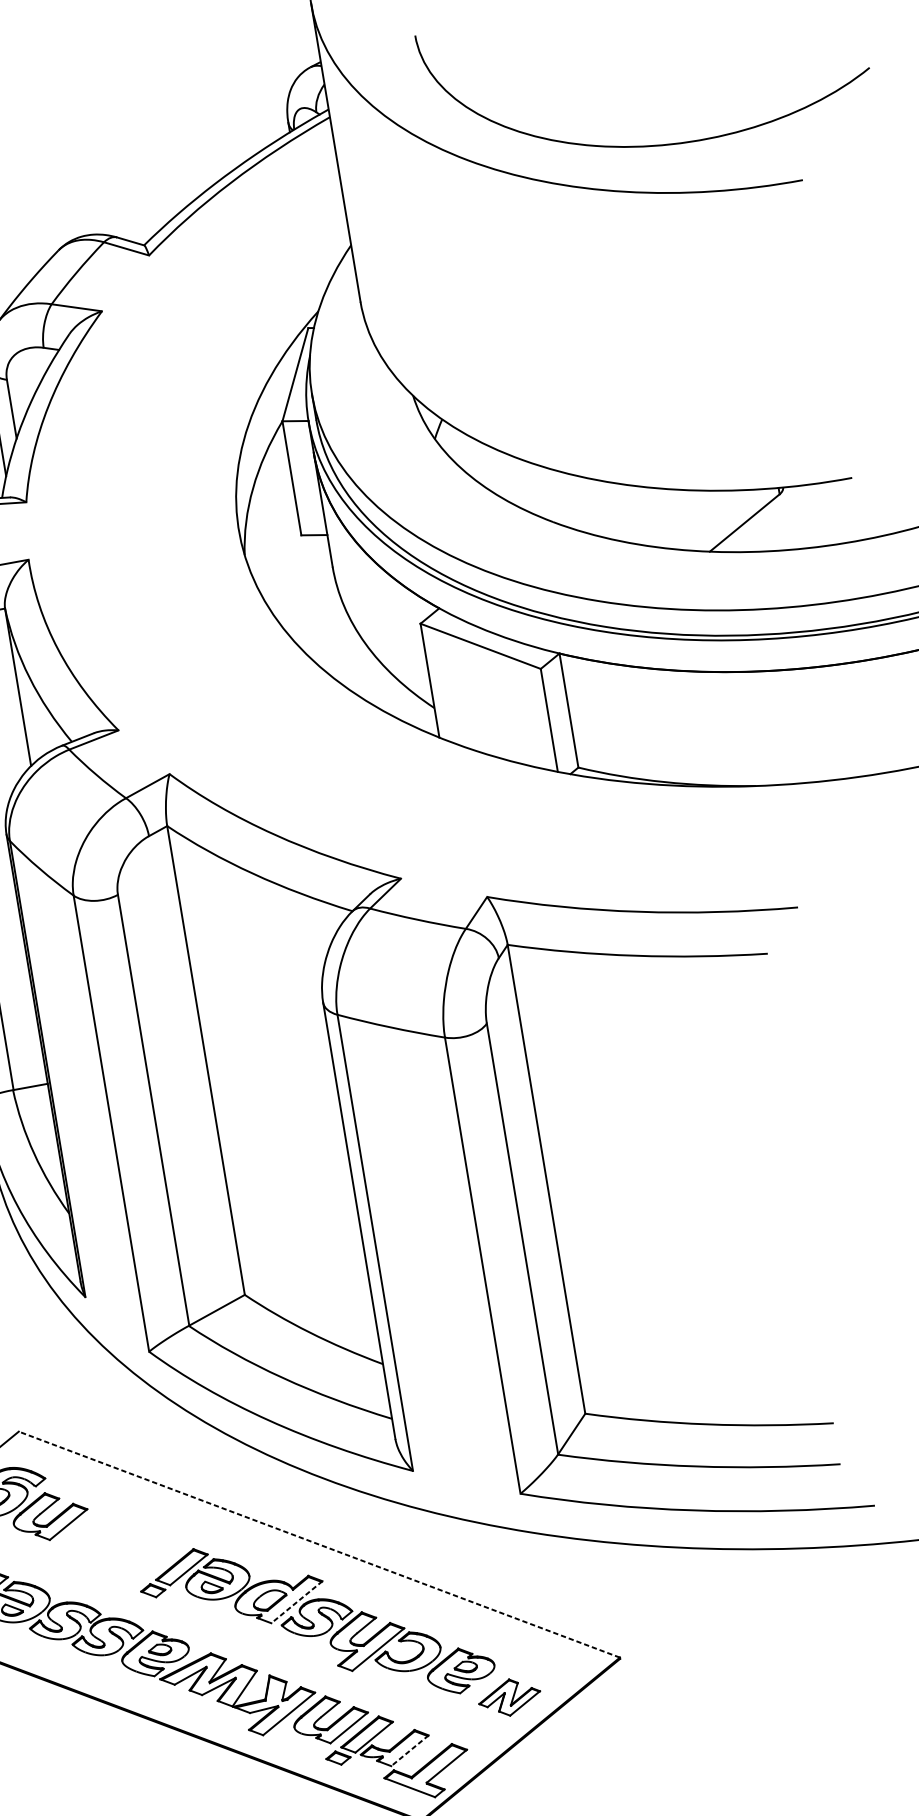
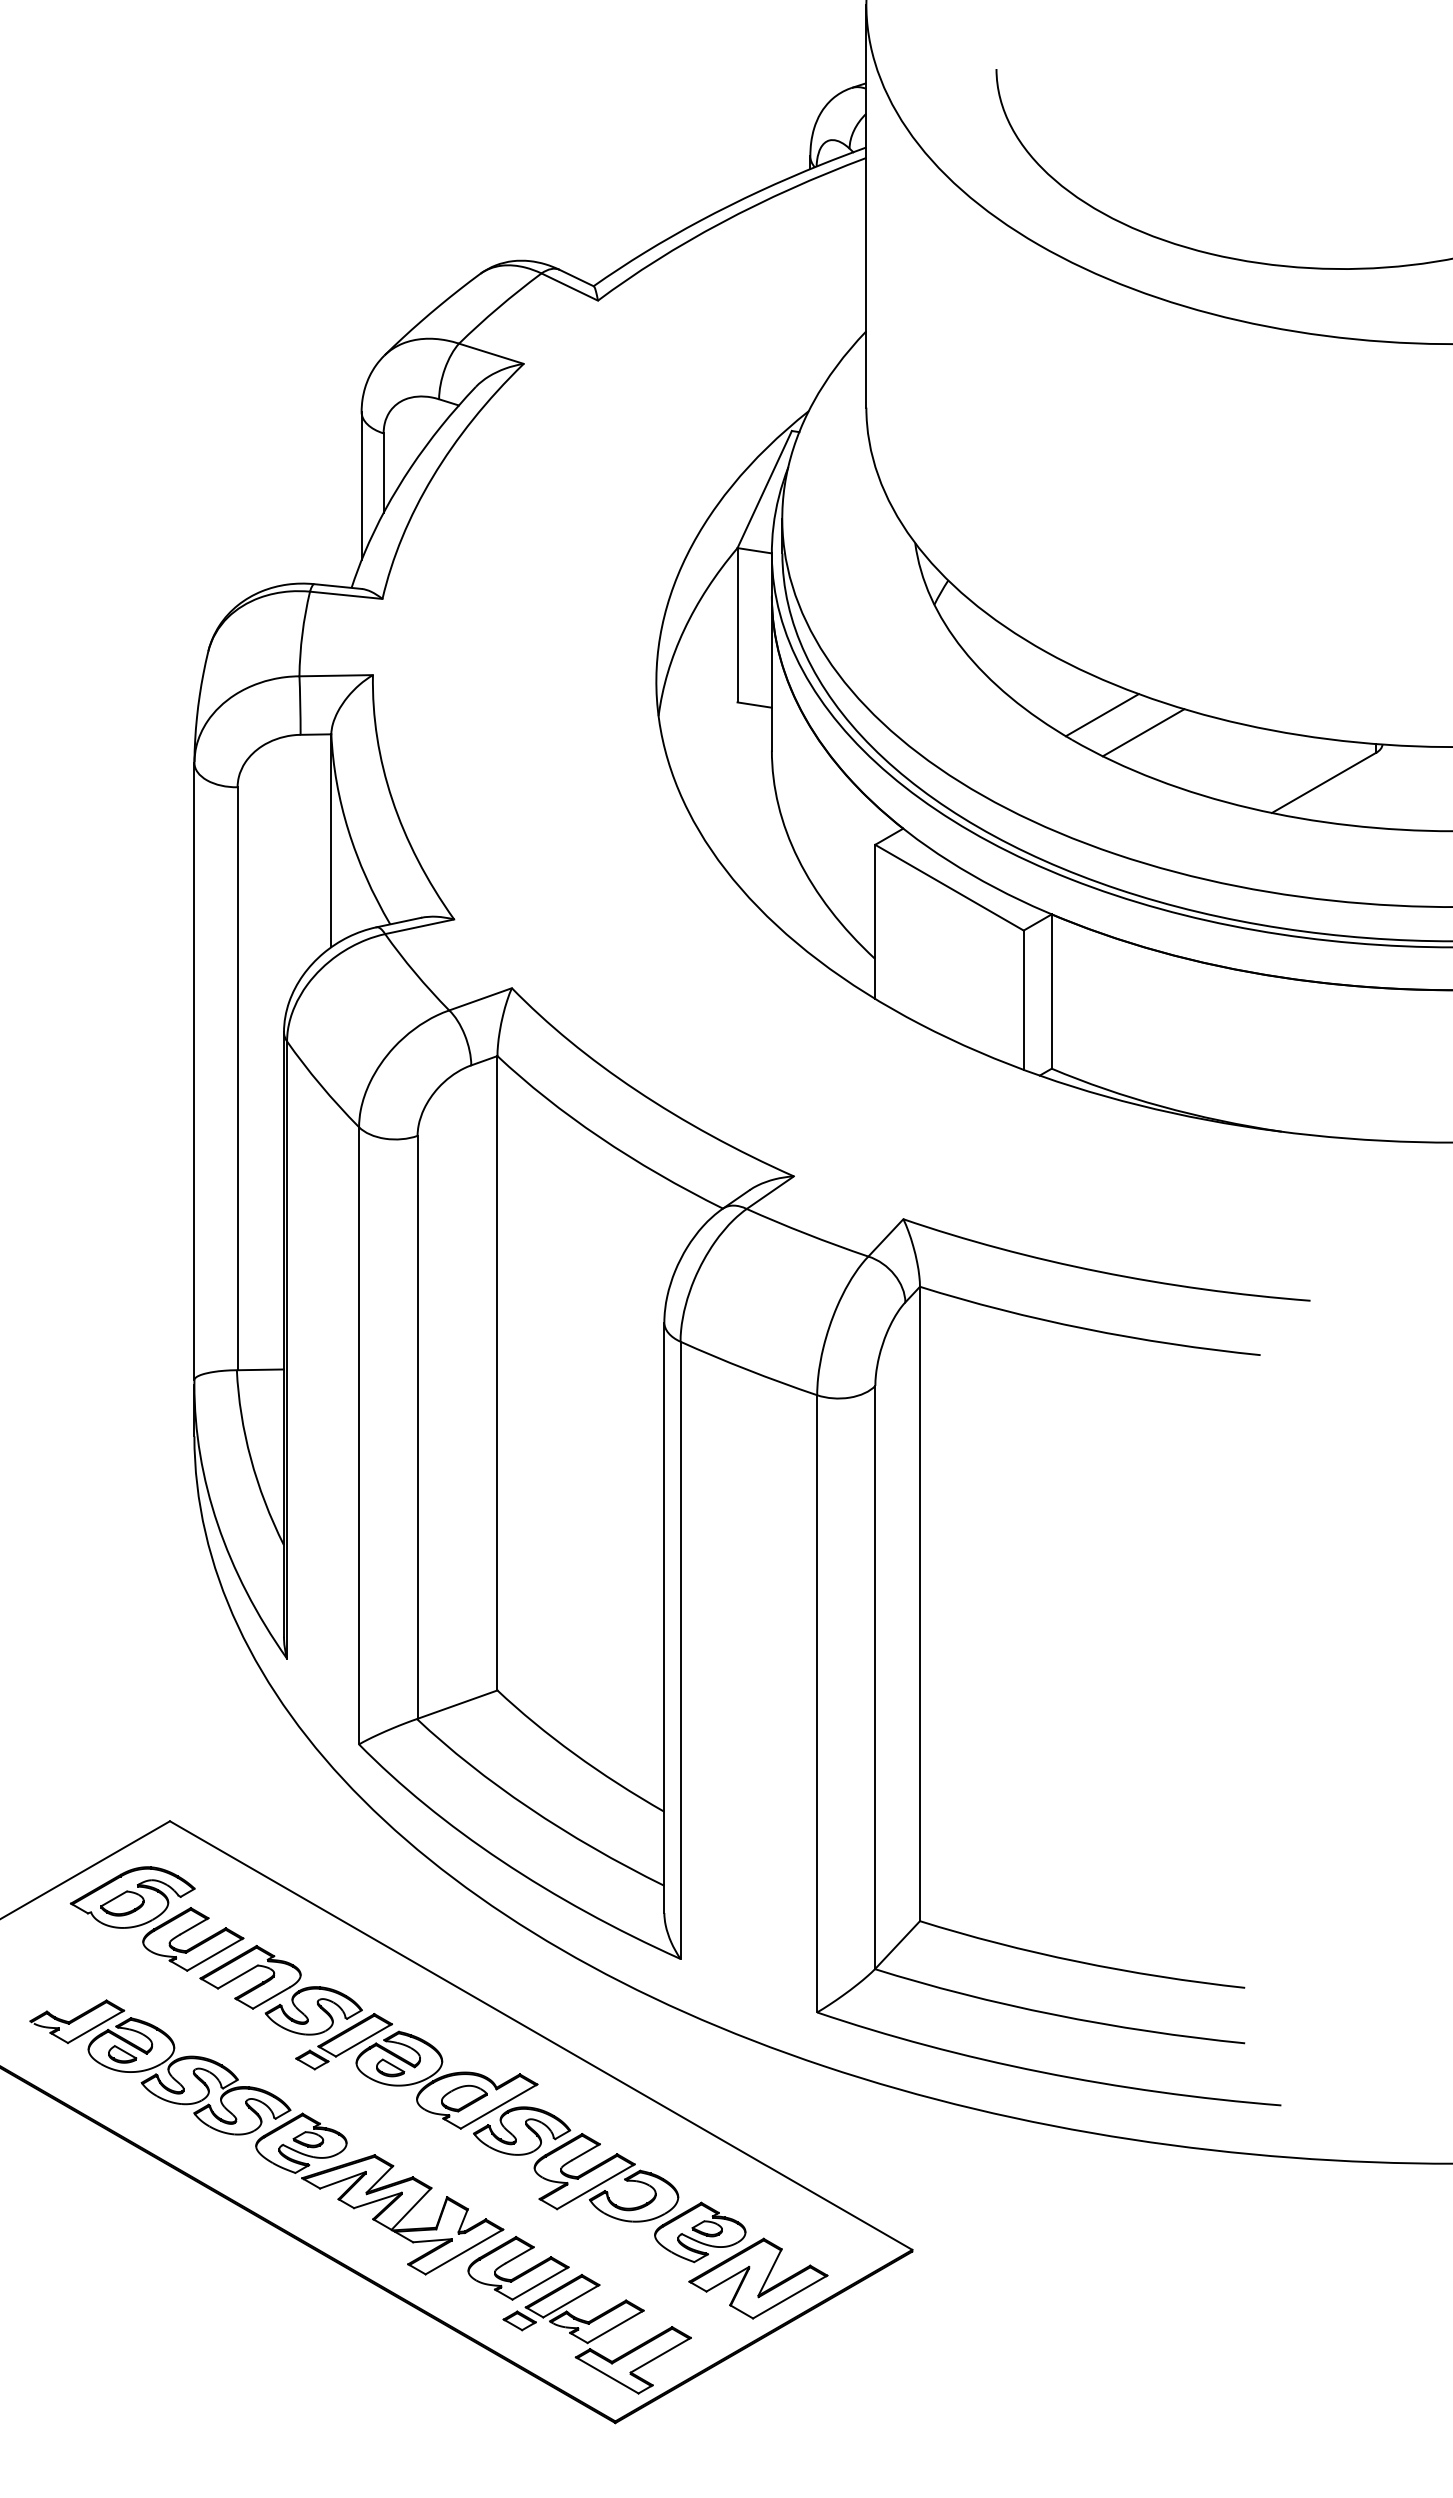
line: (571, 500) -> (1101, 715), added
line: (605, 507) -> (1143, 732), added
part: (121, 1543) -> (280, 1990), added
line: (319, 1544) -> (541, 2035), dashed -> solid
line: (296, 1602) -> (498, 2106), dashed -> solid
part: (509, 1697) -> (758, 2278), size x1.67
line: (410, 1751) -> (615, 2327), dashed -> solid

